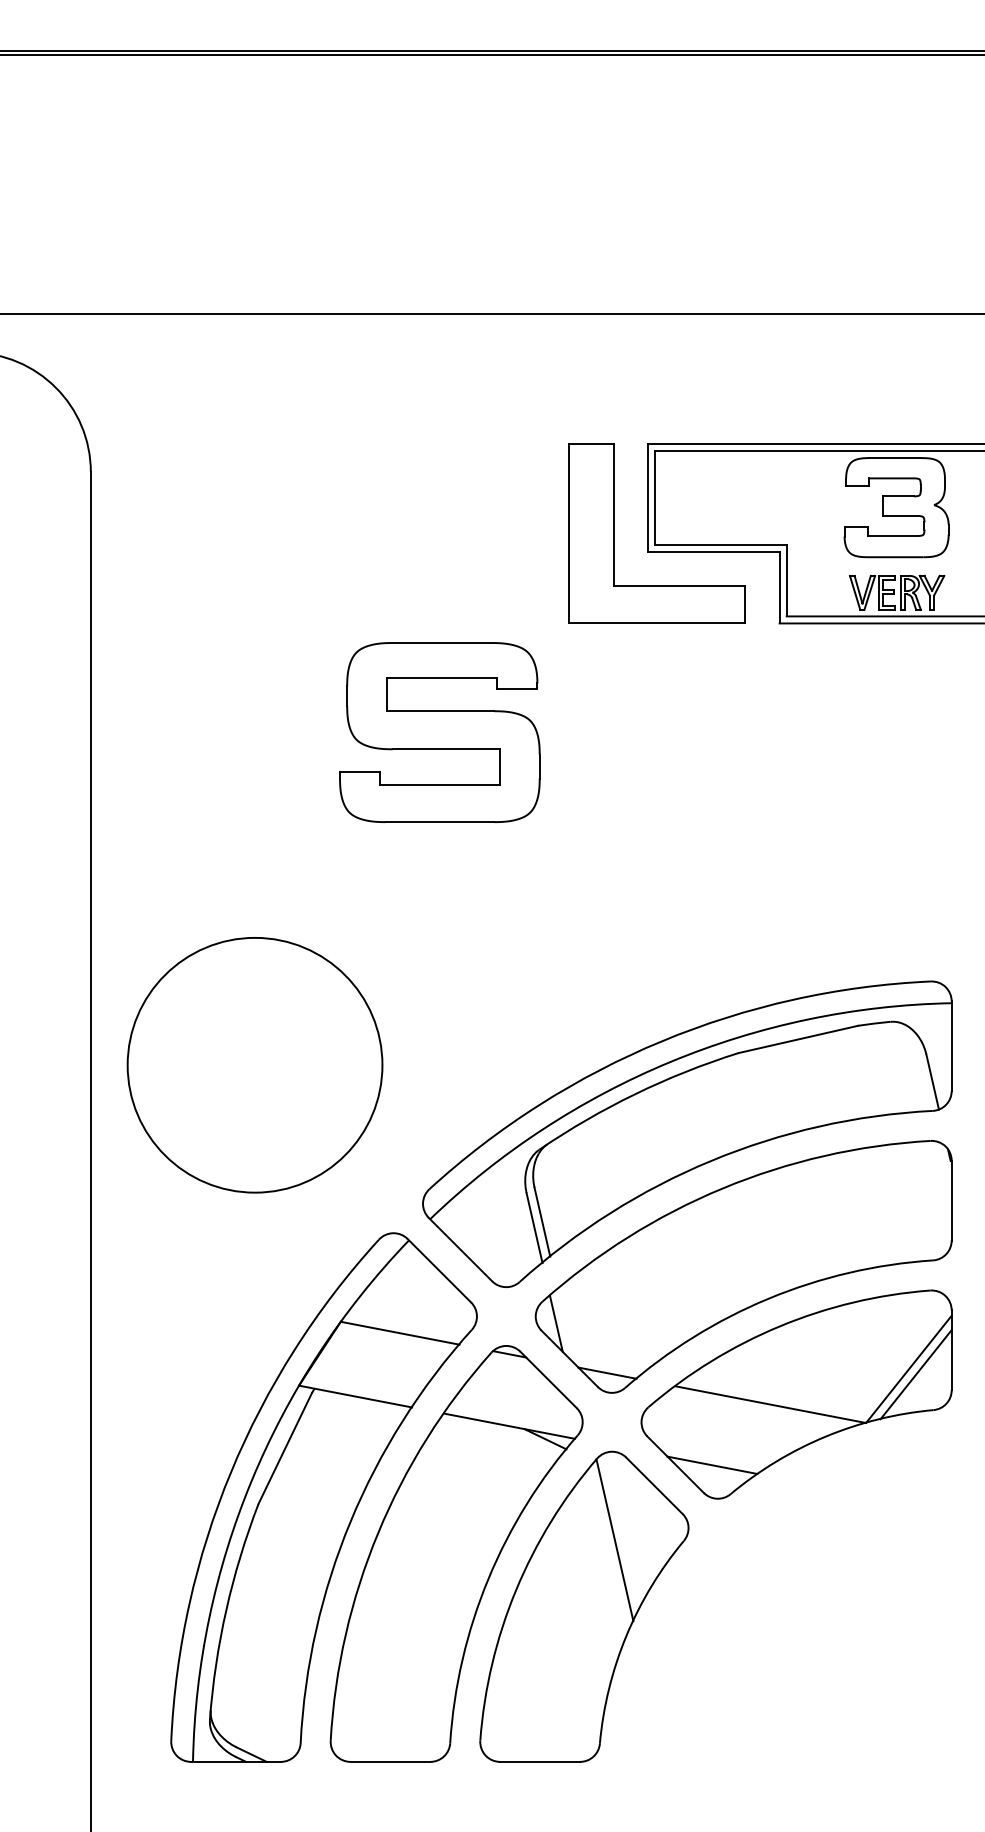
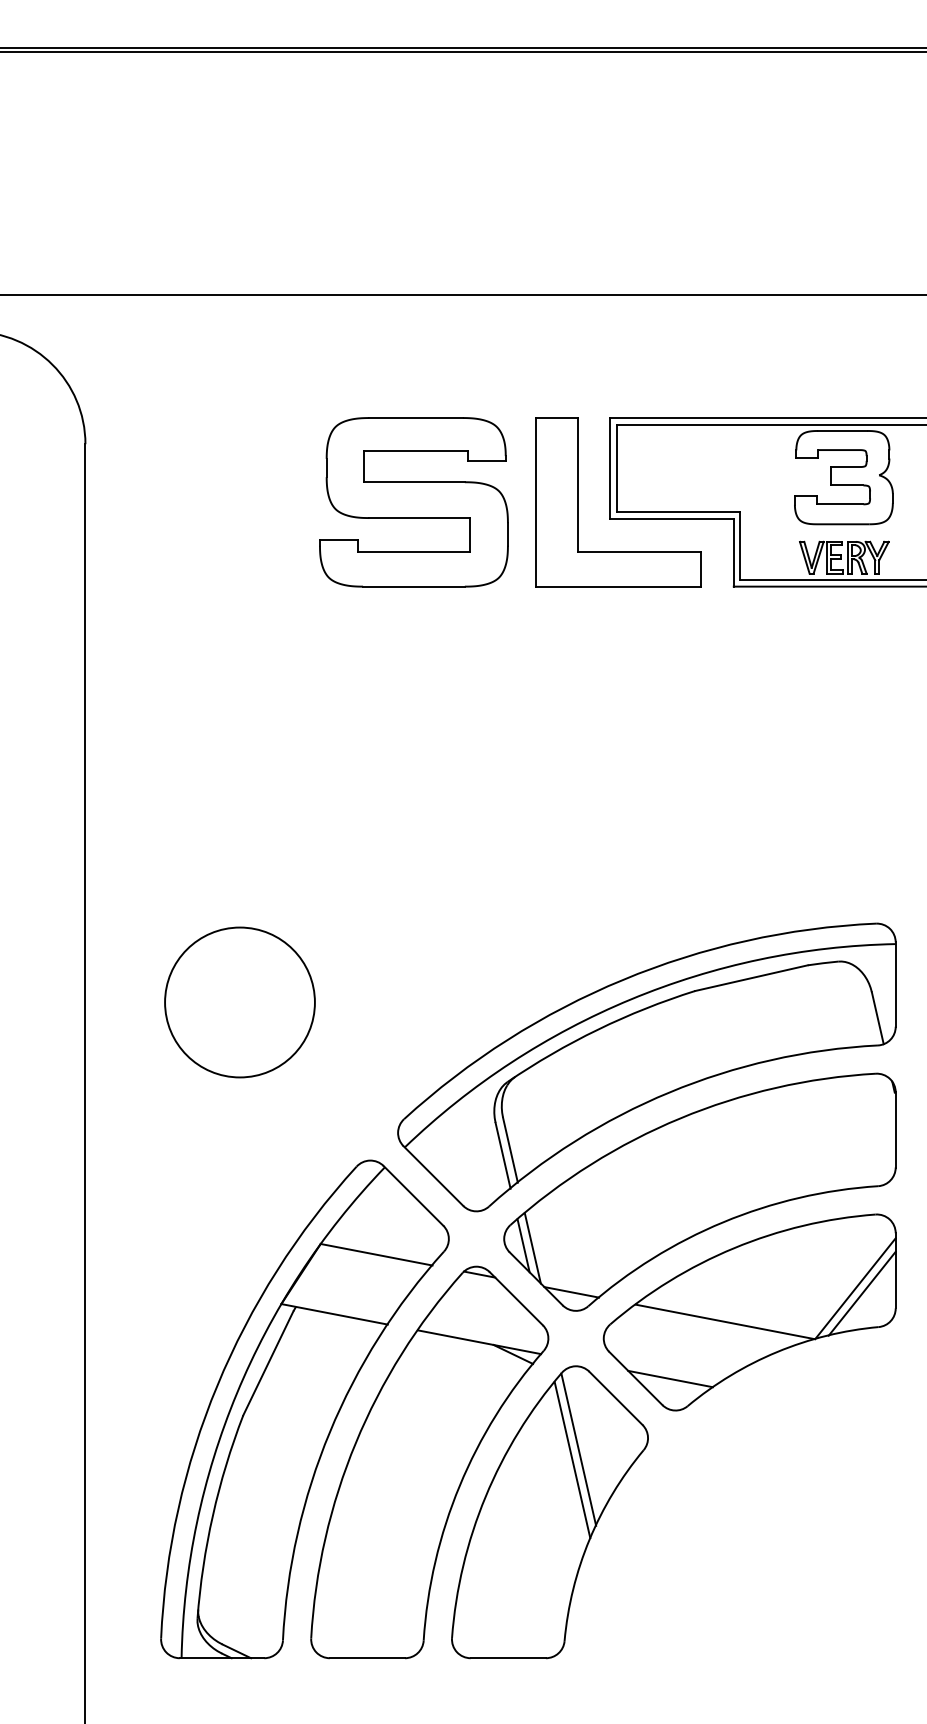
part: (439, 732) -> (413, 502), moved
circle: (254, 1065) -> (239, 1002), size x0.62
line: (565, 1326) -> (532, 1248), added
line: (608, 1551) -> (572, 1460), added

